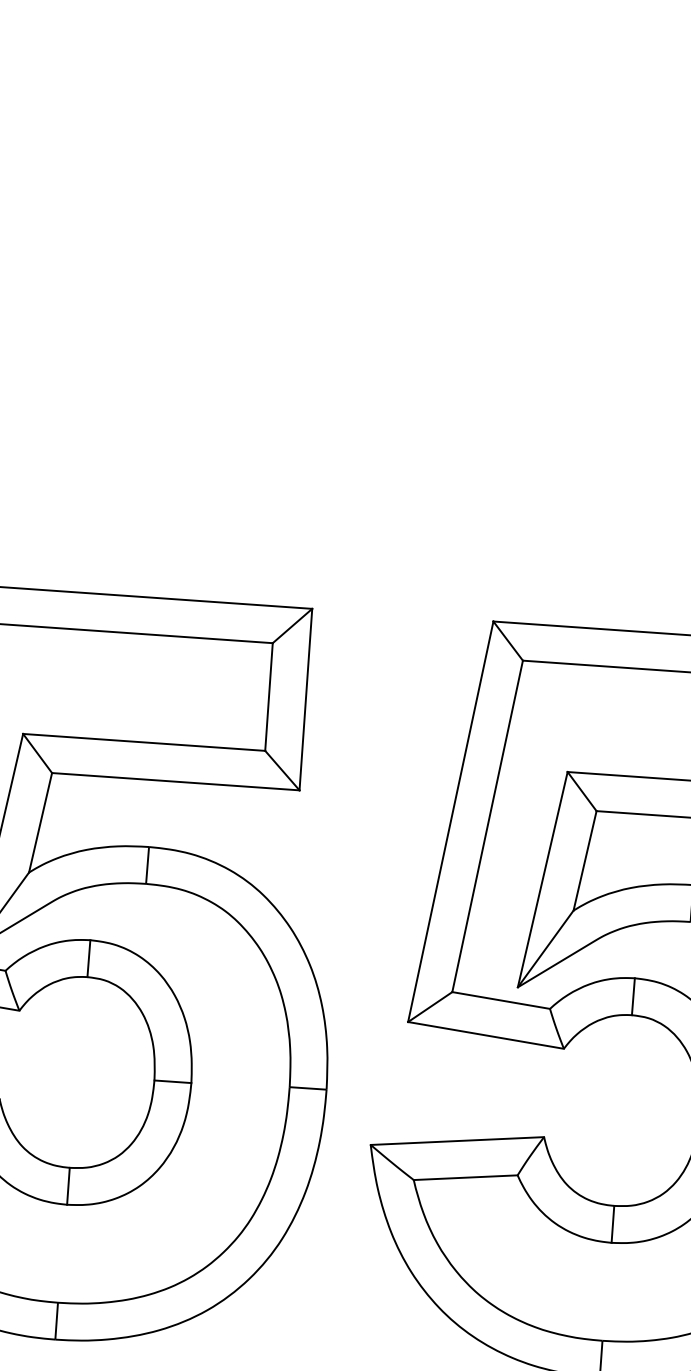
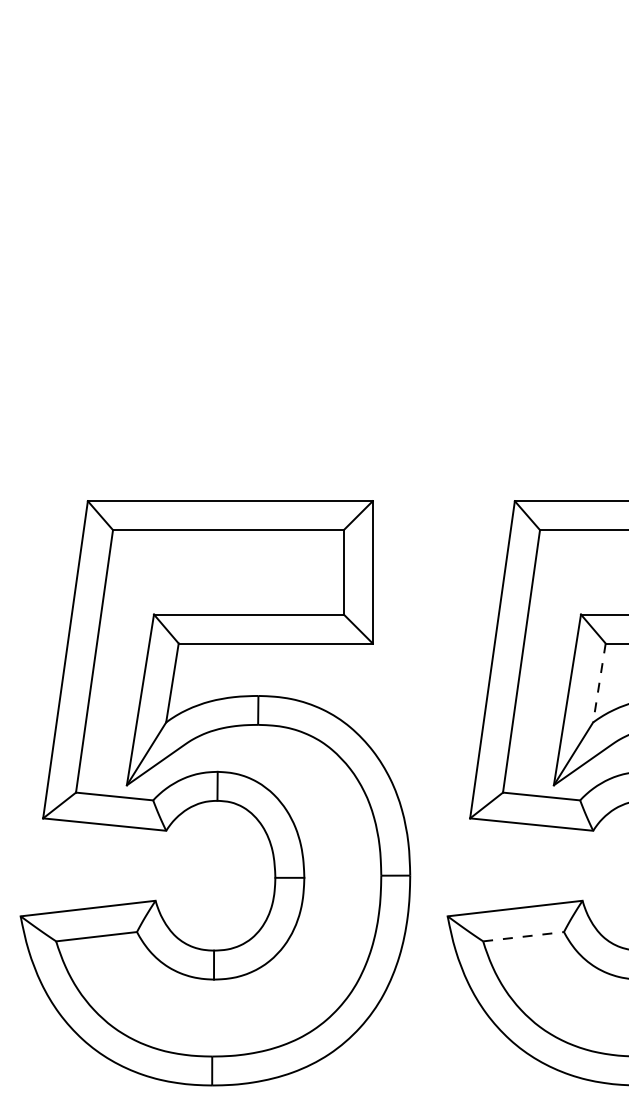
line: (585, 860) -> (599, 682), solid -> dashed
line: (465, 1177) -> (523, 936), solid -> dashed

